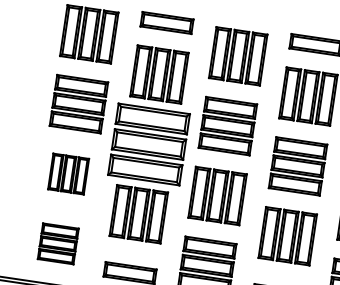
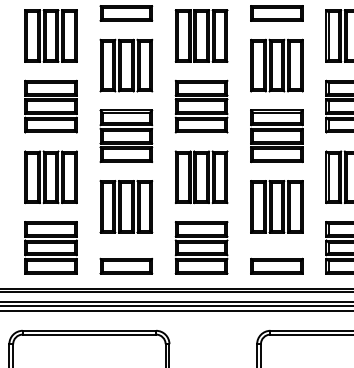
part: (149, 143) -> (126, 135), size x0.71
part: (68, 174) -> (50, 177), size x1.43
part: (57, 243) -> (50, 247), size x1.43

